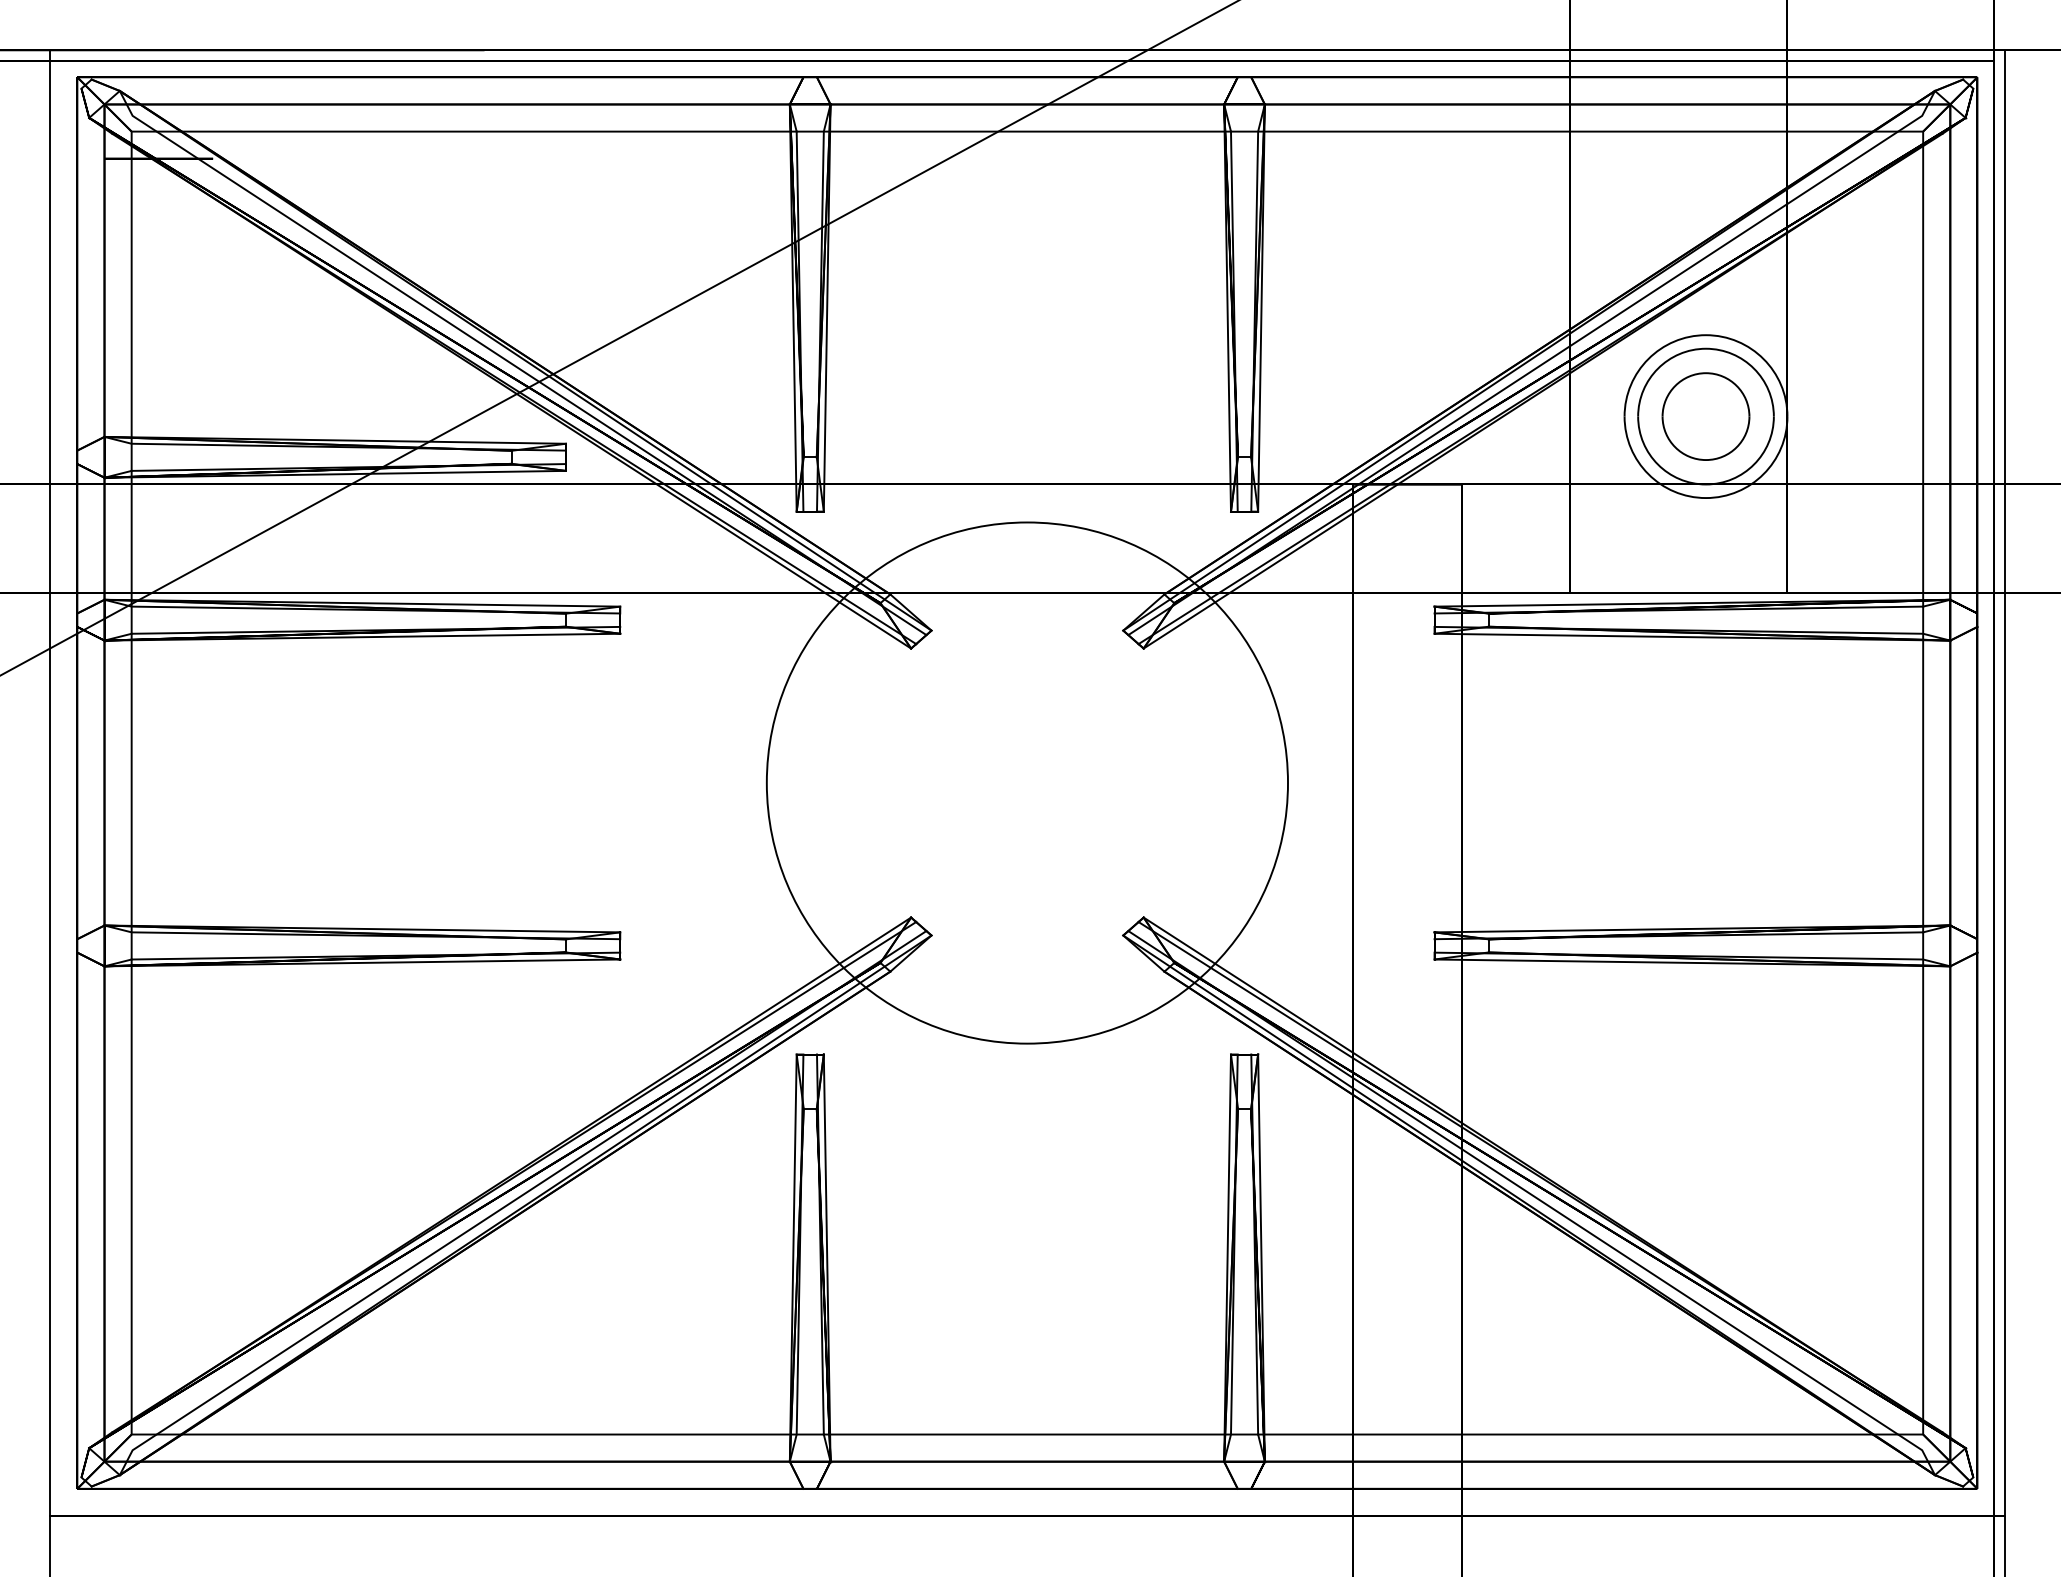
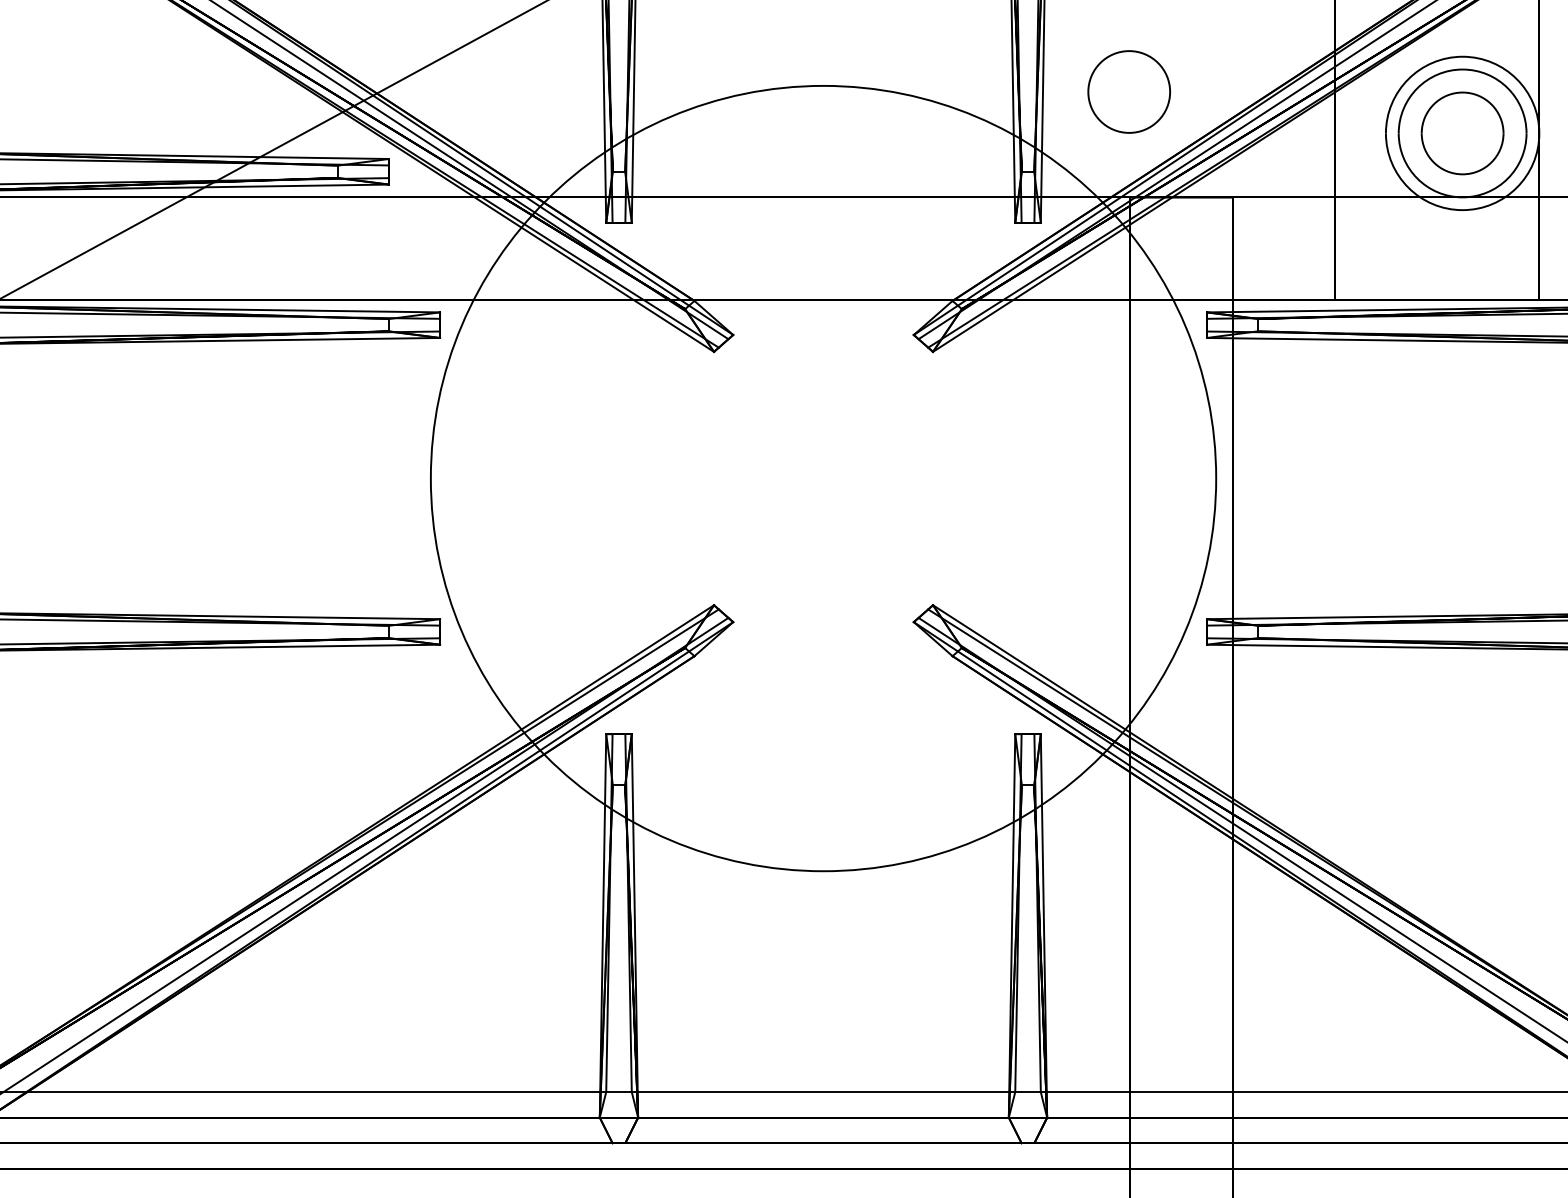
part: (1351, 372) -> (1128, 91), added
circle: (1026, 782) -> (822, 478), size x1.6

